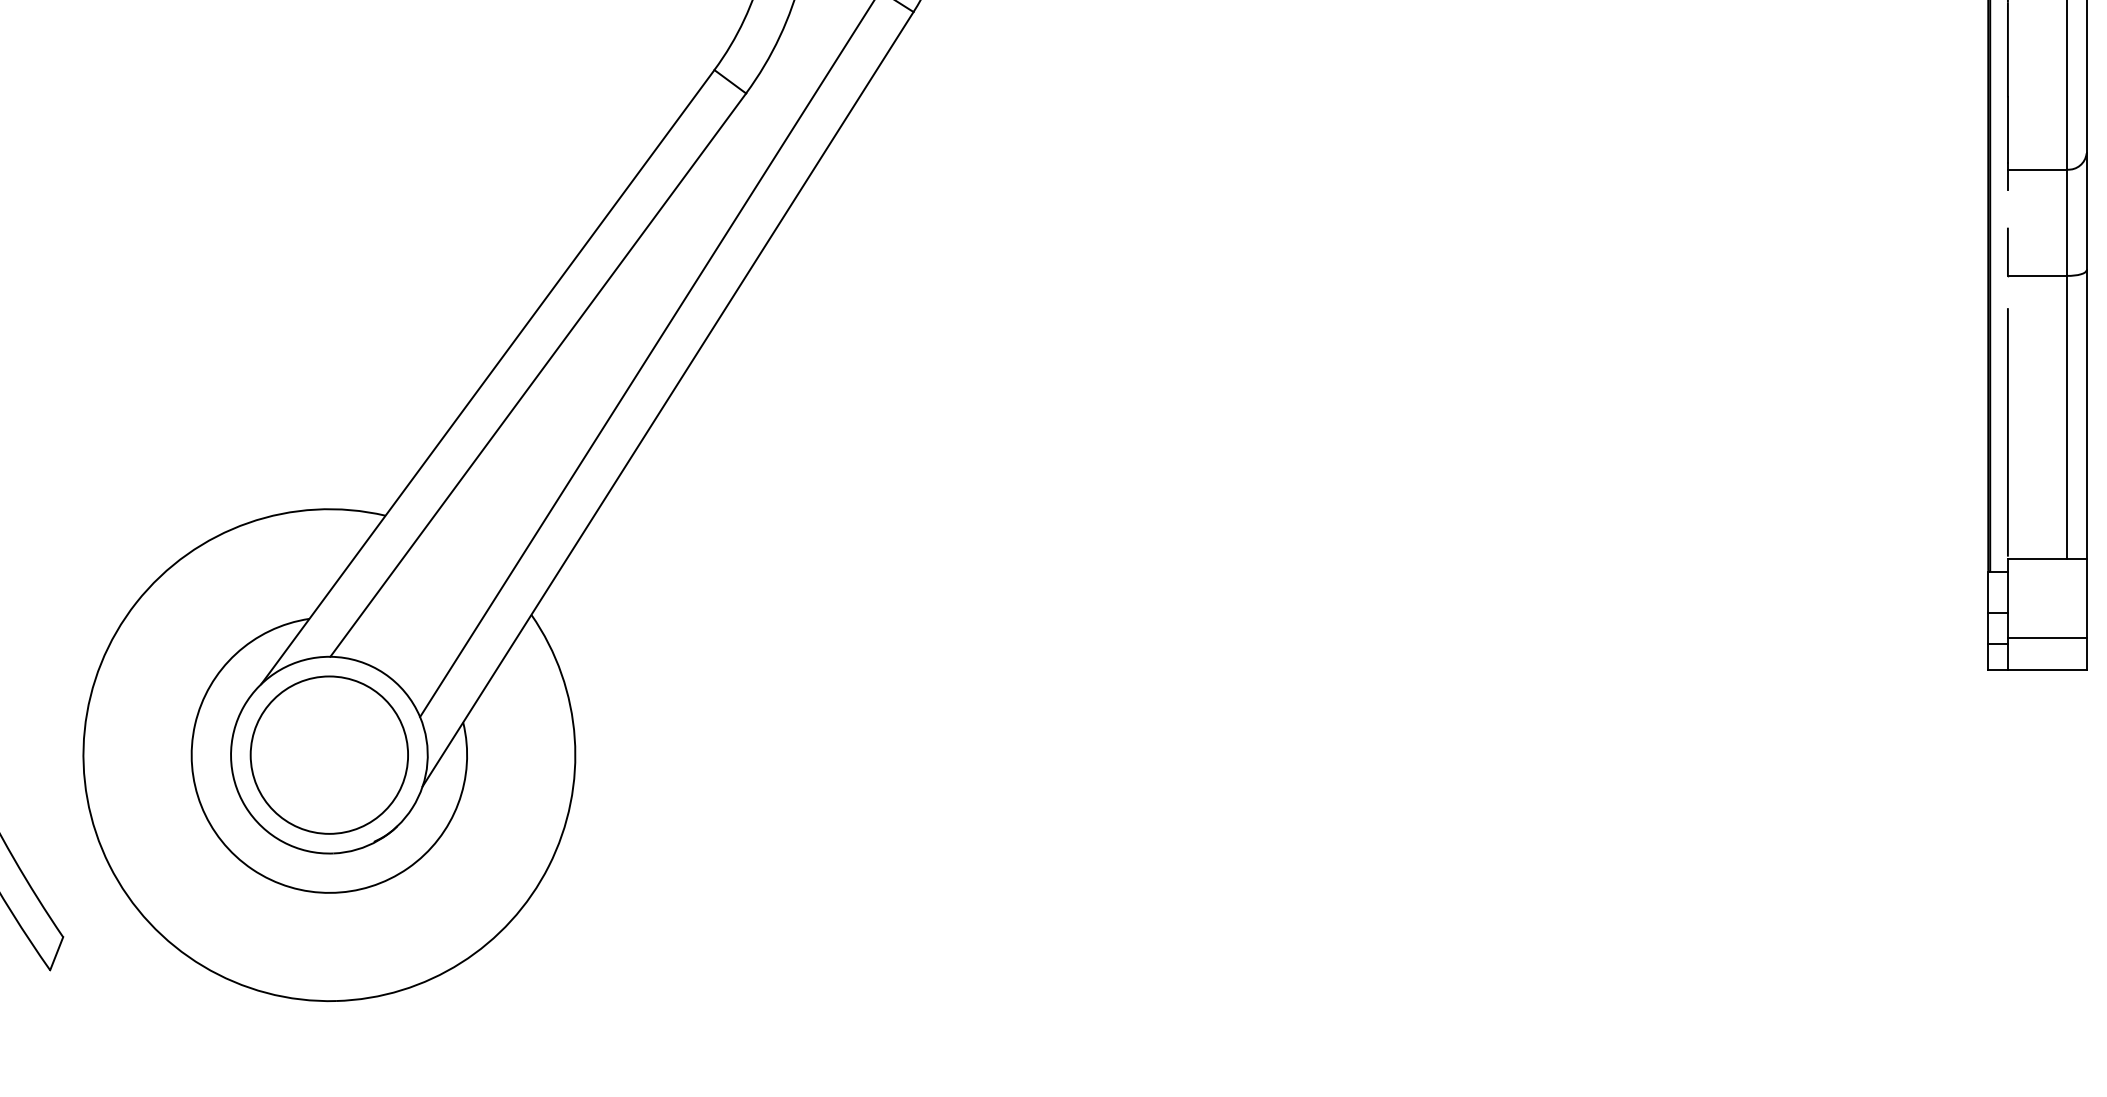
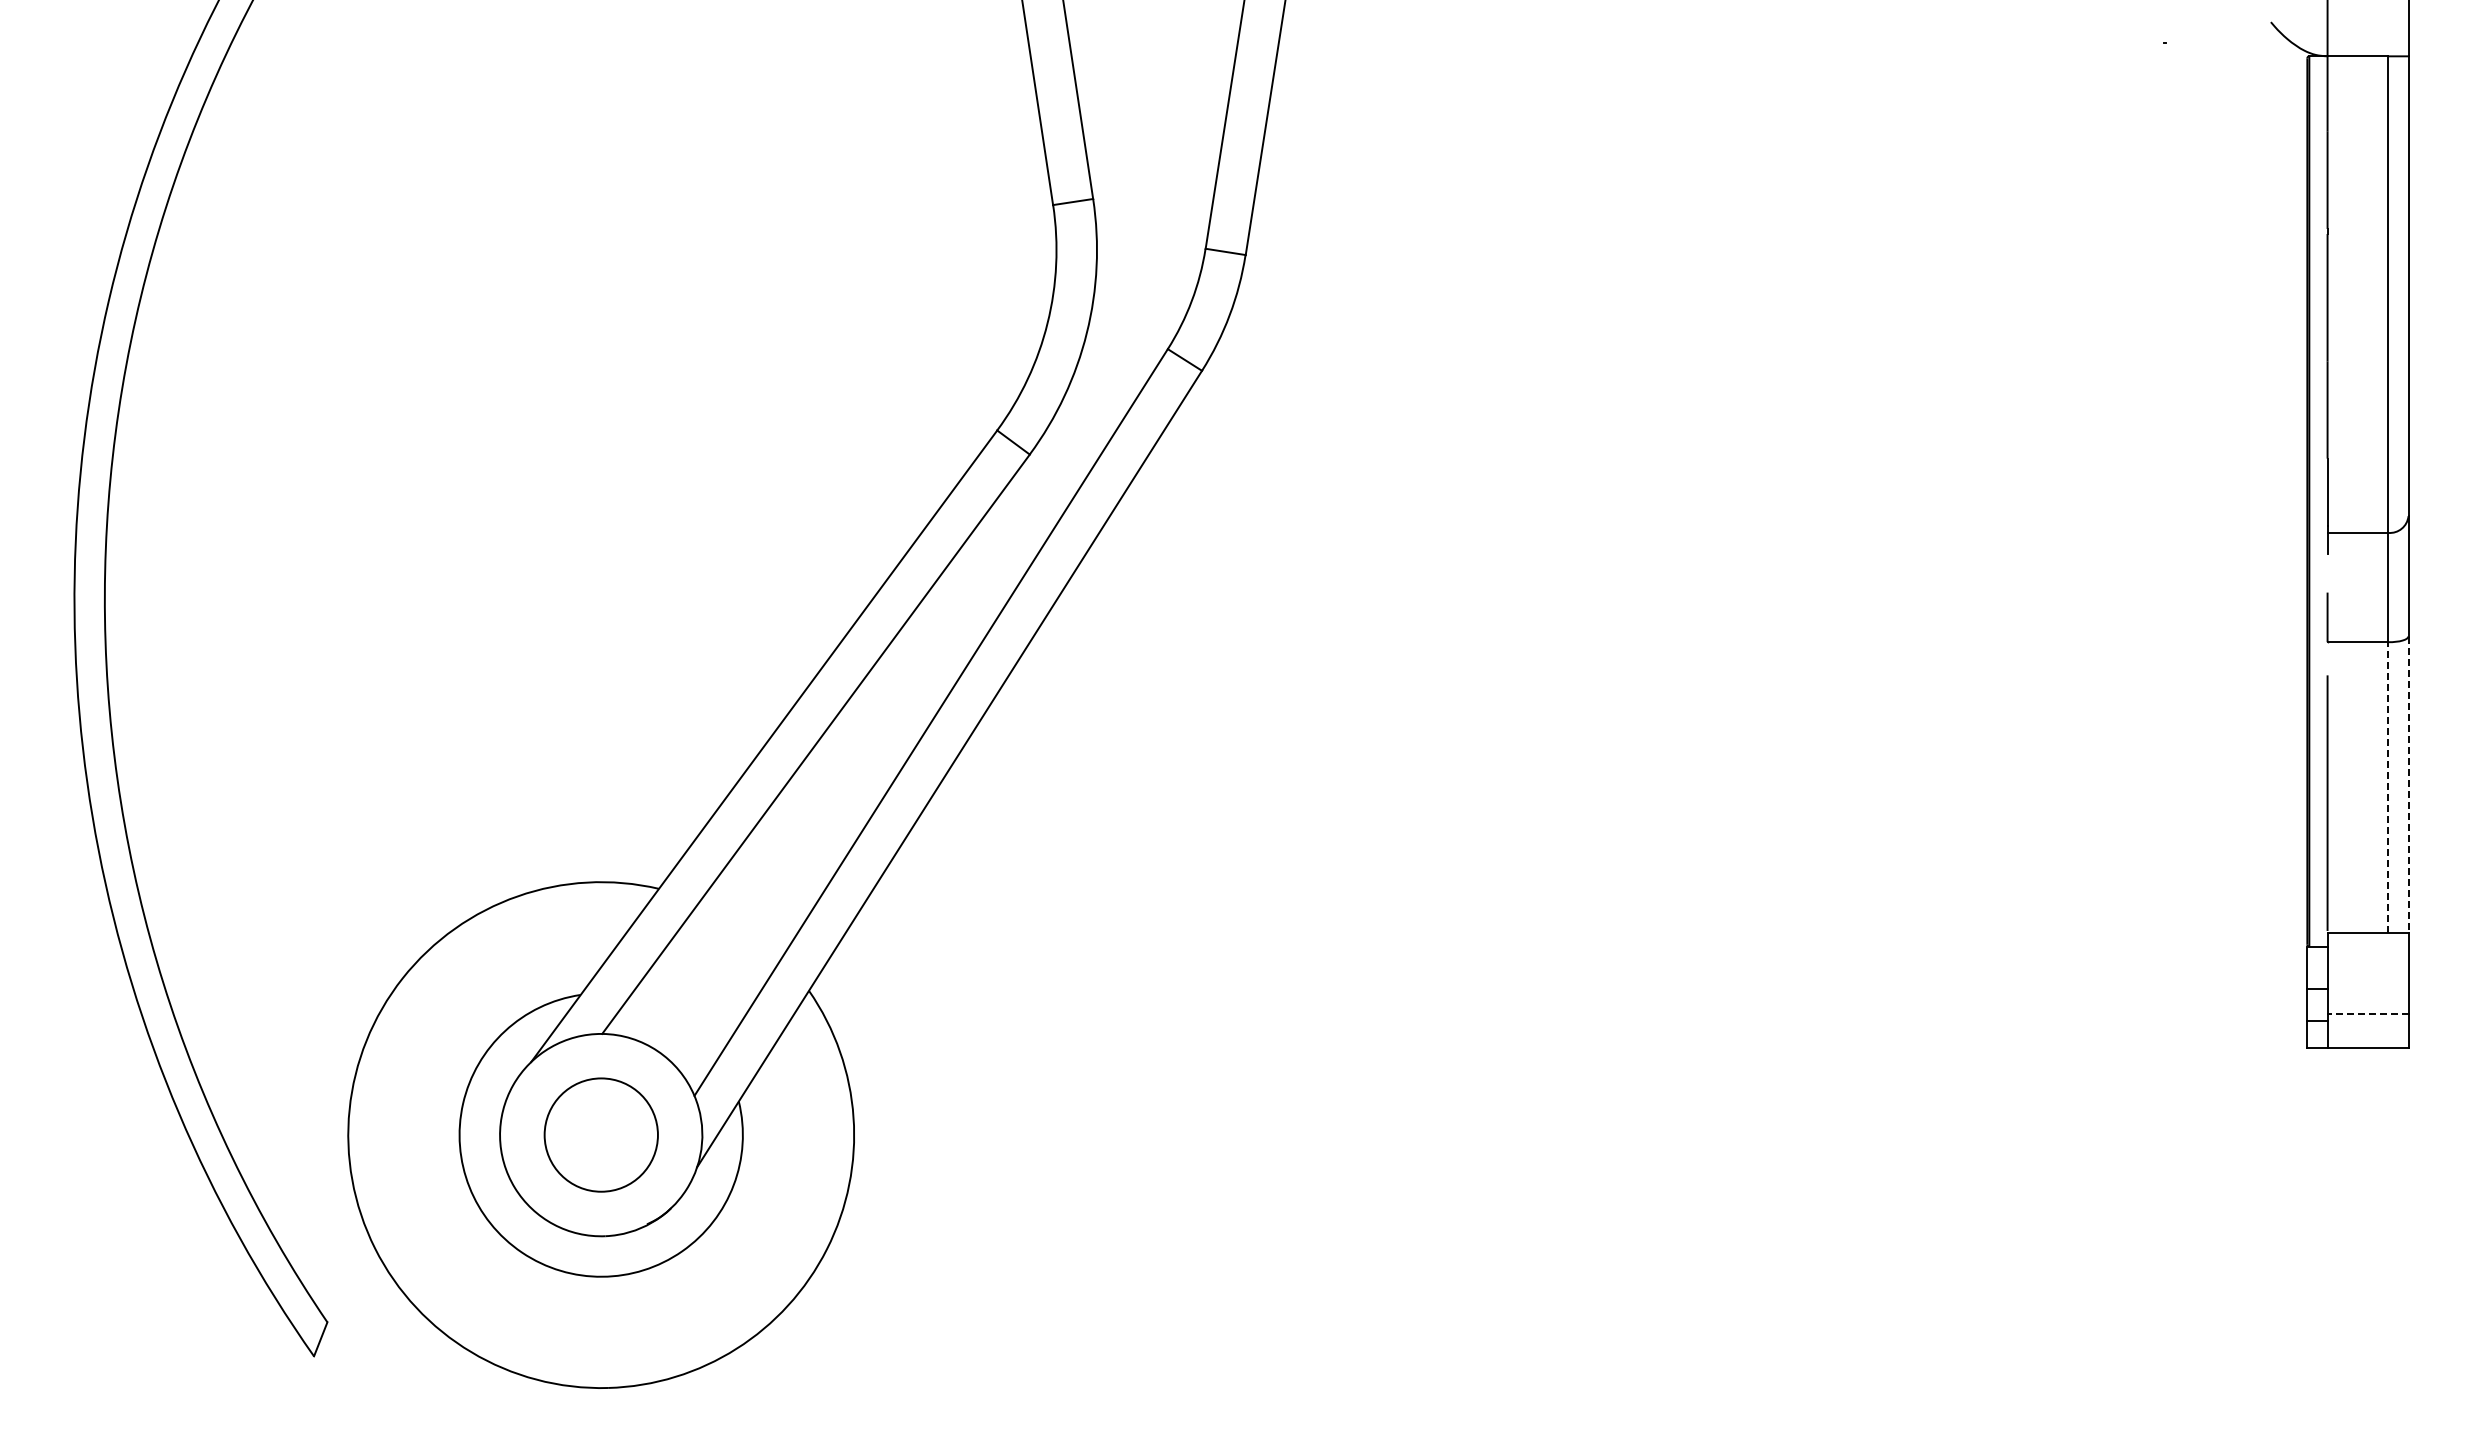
line: (2086, 415) -> (2408, 785), solid -> dashed
line: (2067, 417) -> (2388, 787), solid -> dashed
line: (2046, 637) -> (2367, 1014), solid -> dashed
circle: (329, 754) -> (601, 1134), size x0.7

